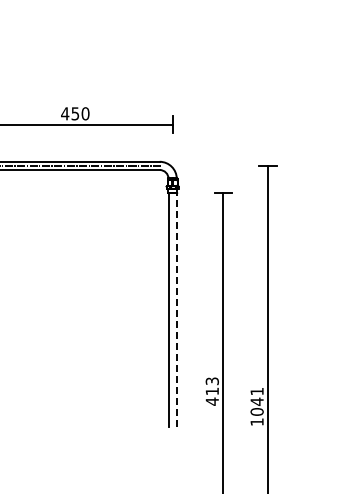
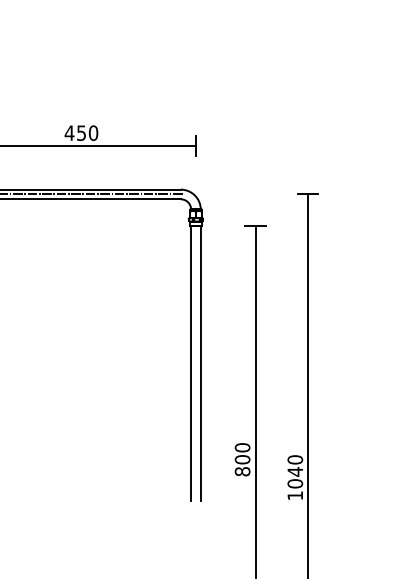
line: (176, 309) -> (200, 363), dashed -> solid
text: (211, 391) -> (241, 459), 413 -> 800
text: (256, 391) -> (294, 459), 1041 -> 1040

